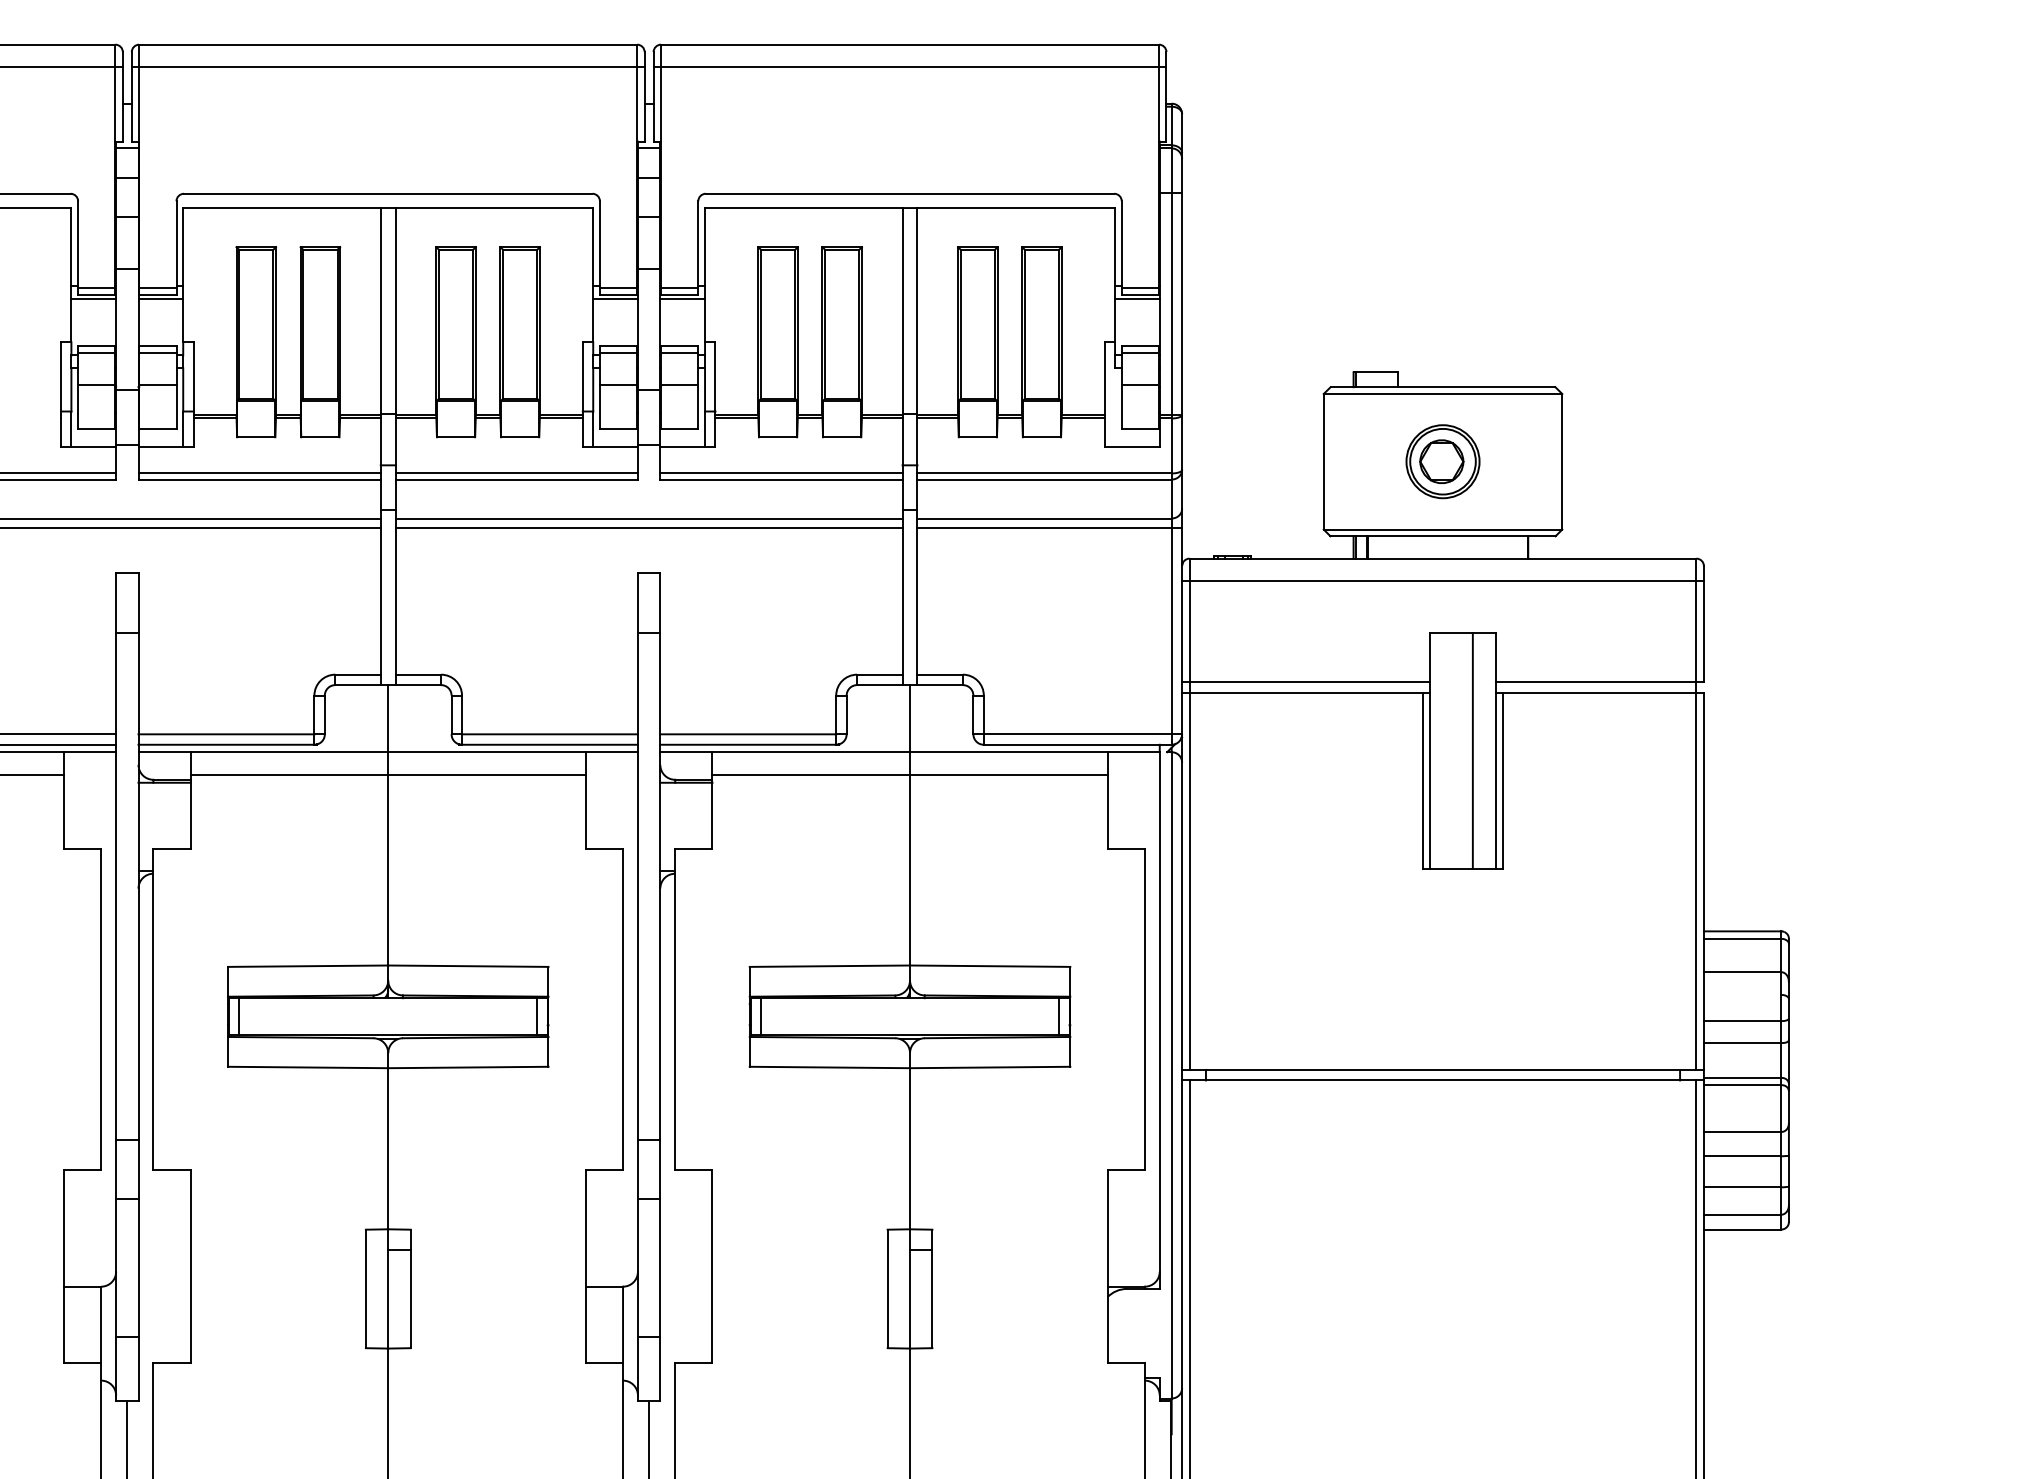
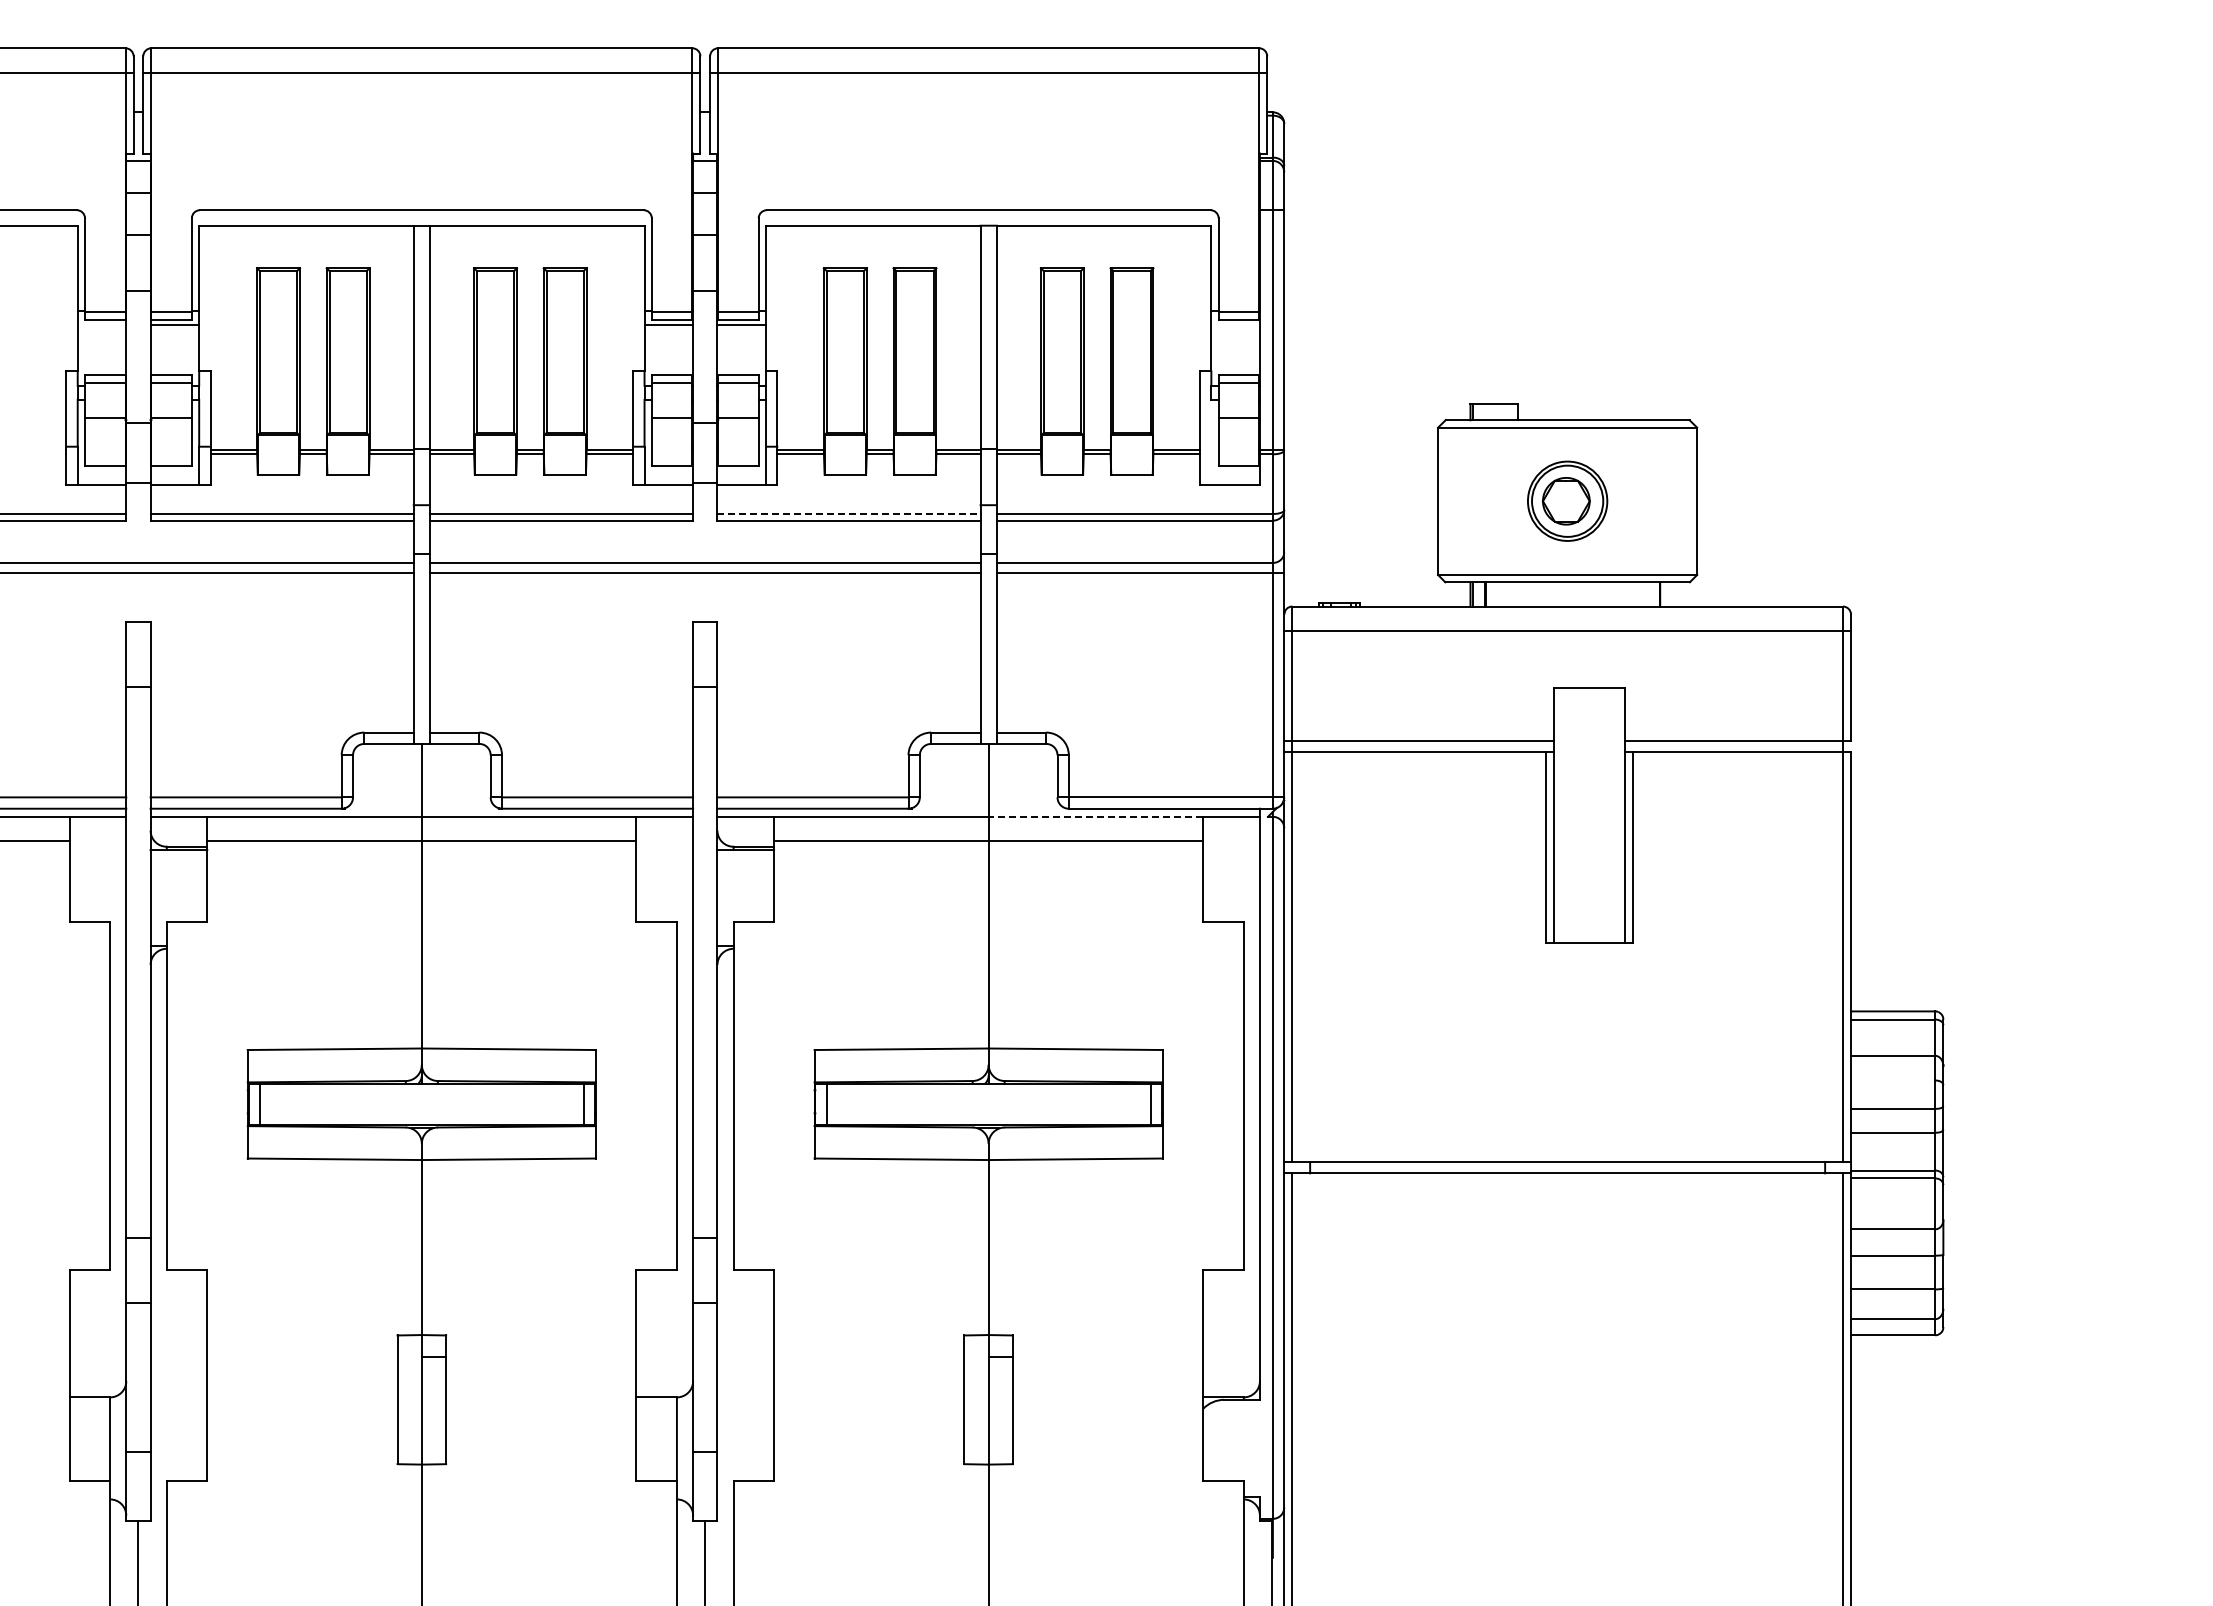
line: (93, 298) -> (101, 324), removed
line: (1137, 298) -> (1235, 324), removed
line: (781, 473) -> (849, 514), solid -> dashed
line: (1008, 751) -> (1095, 816), solid -> dashed
line: (1473, 751) -> (1600, 815), removed

